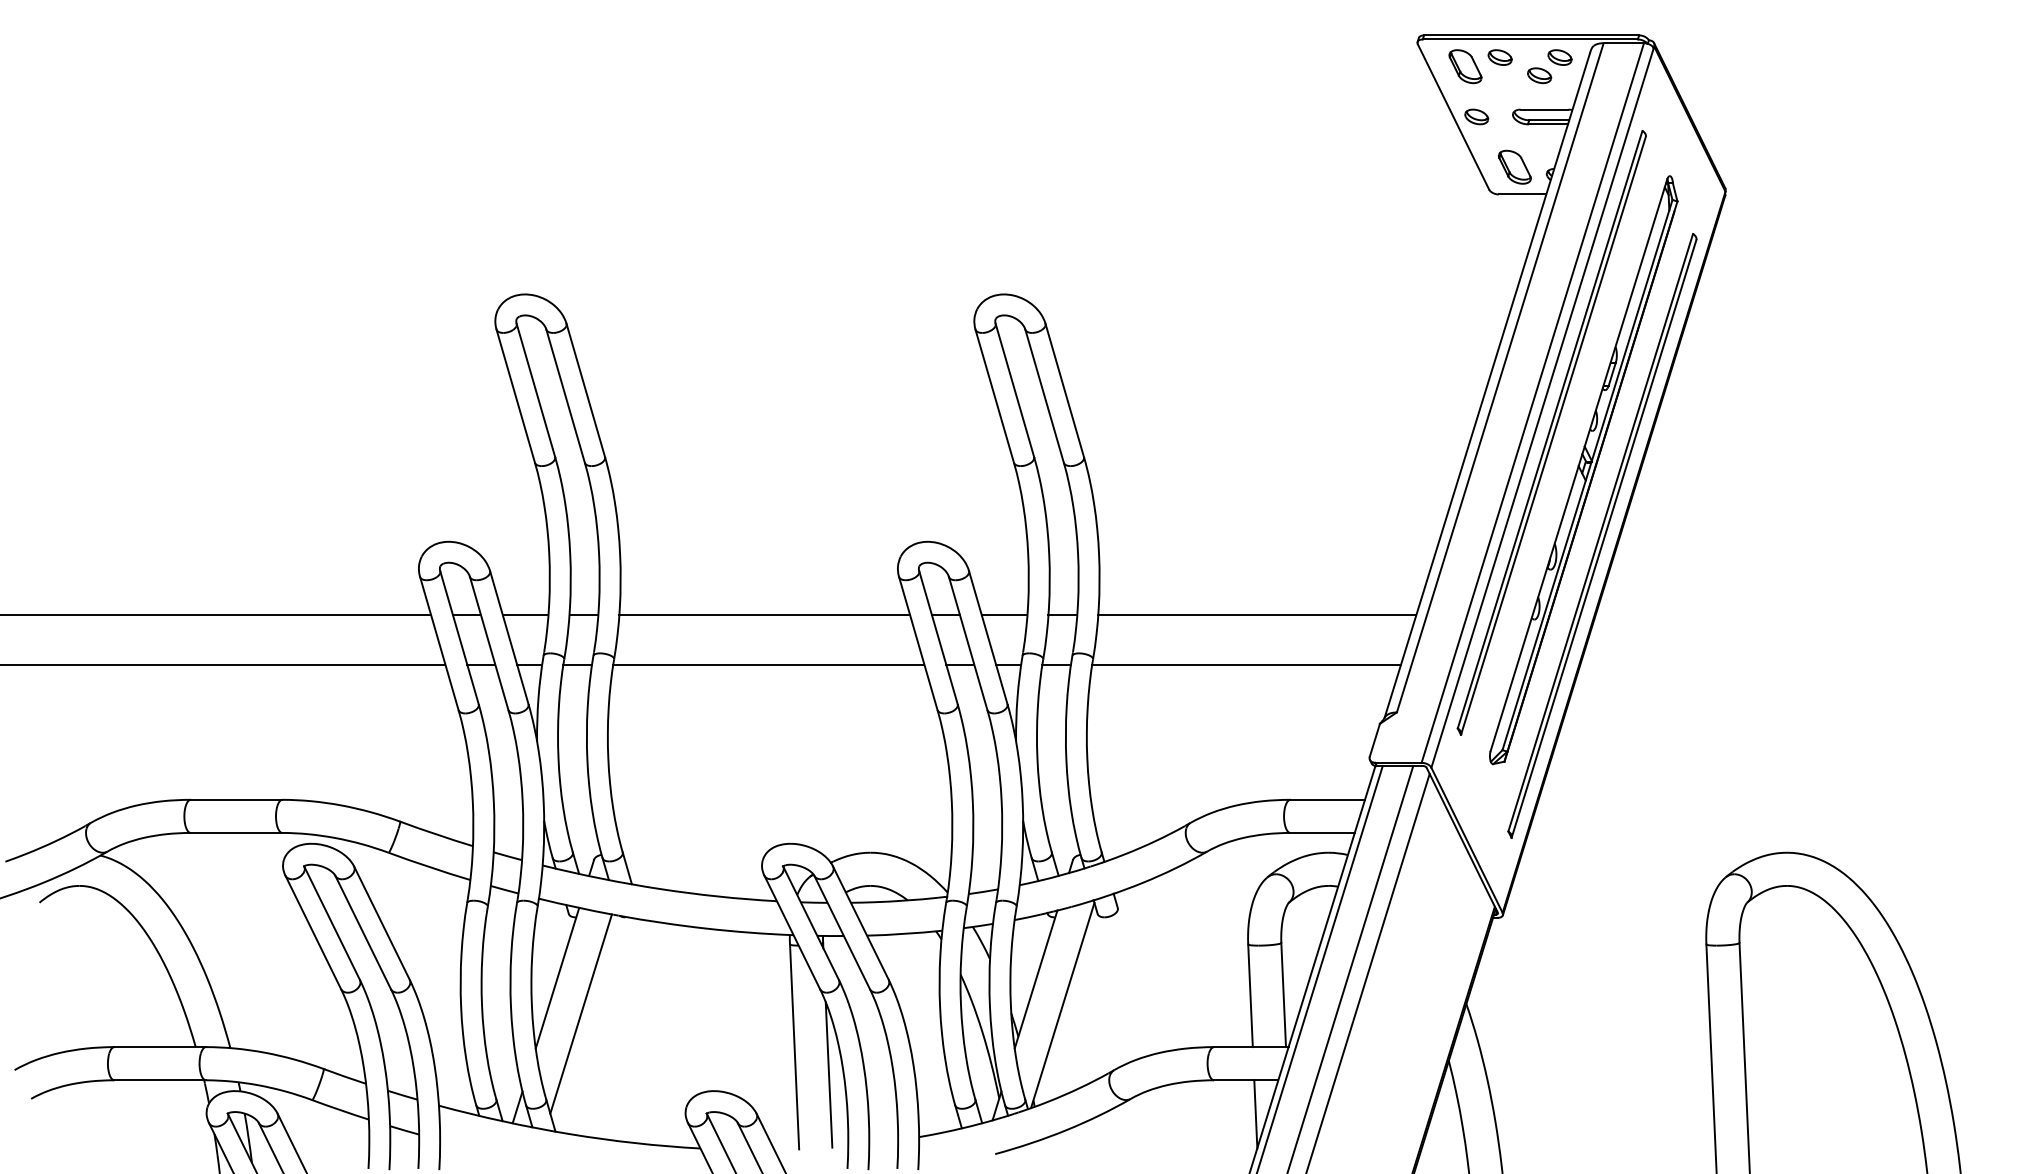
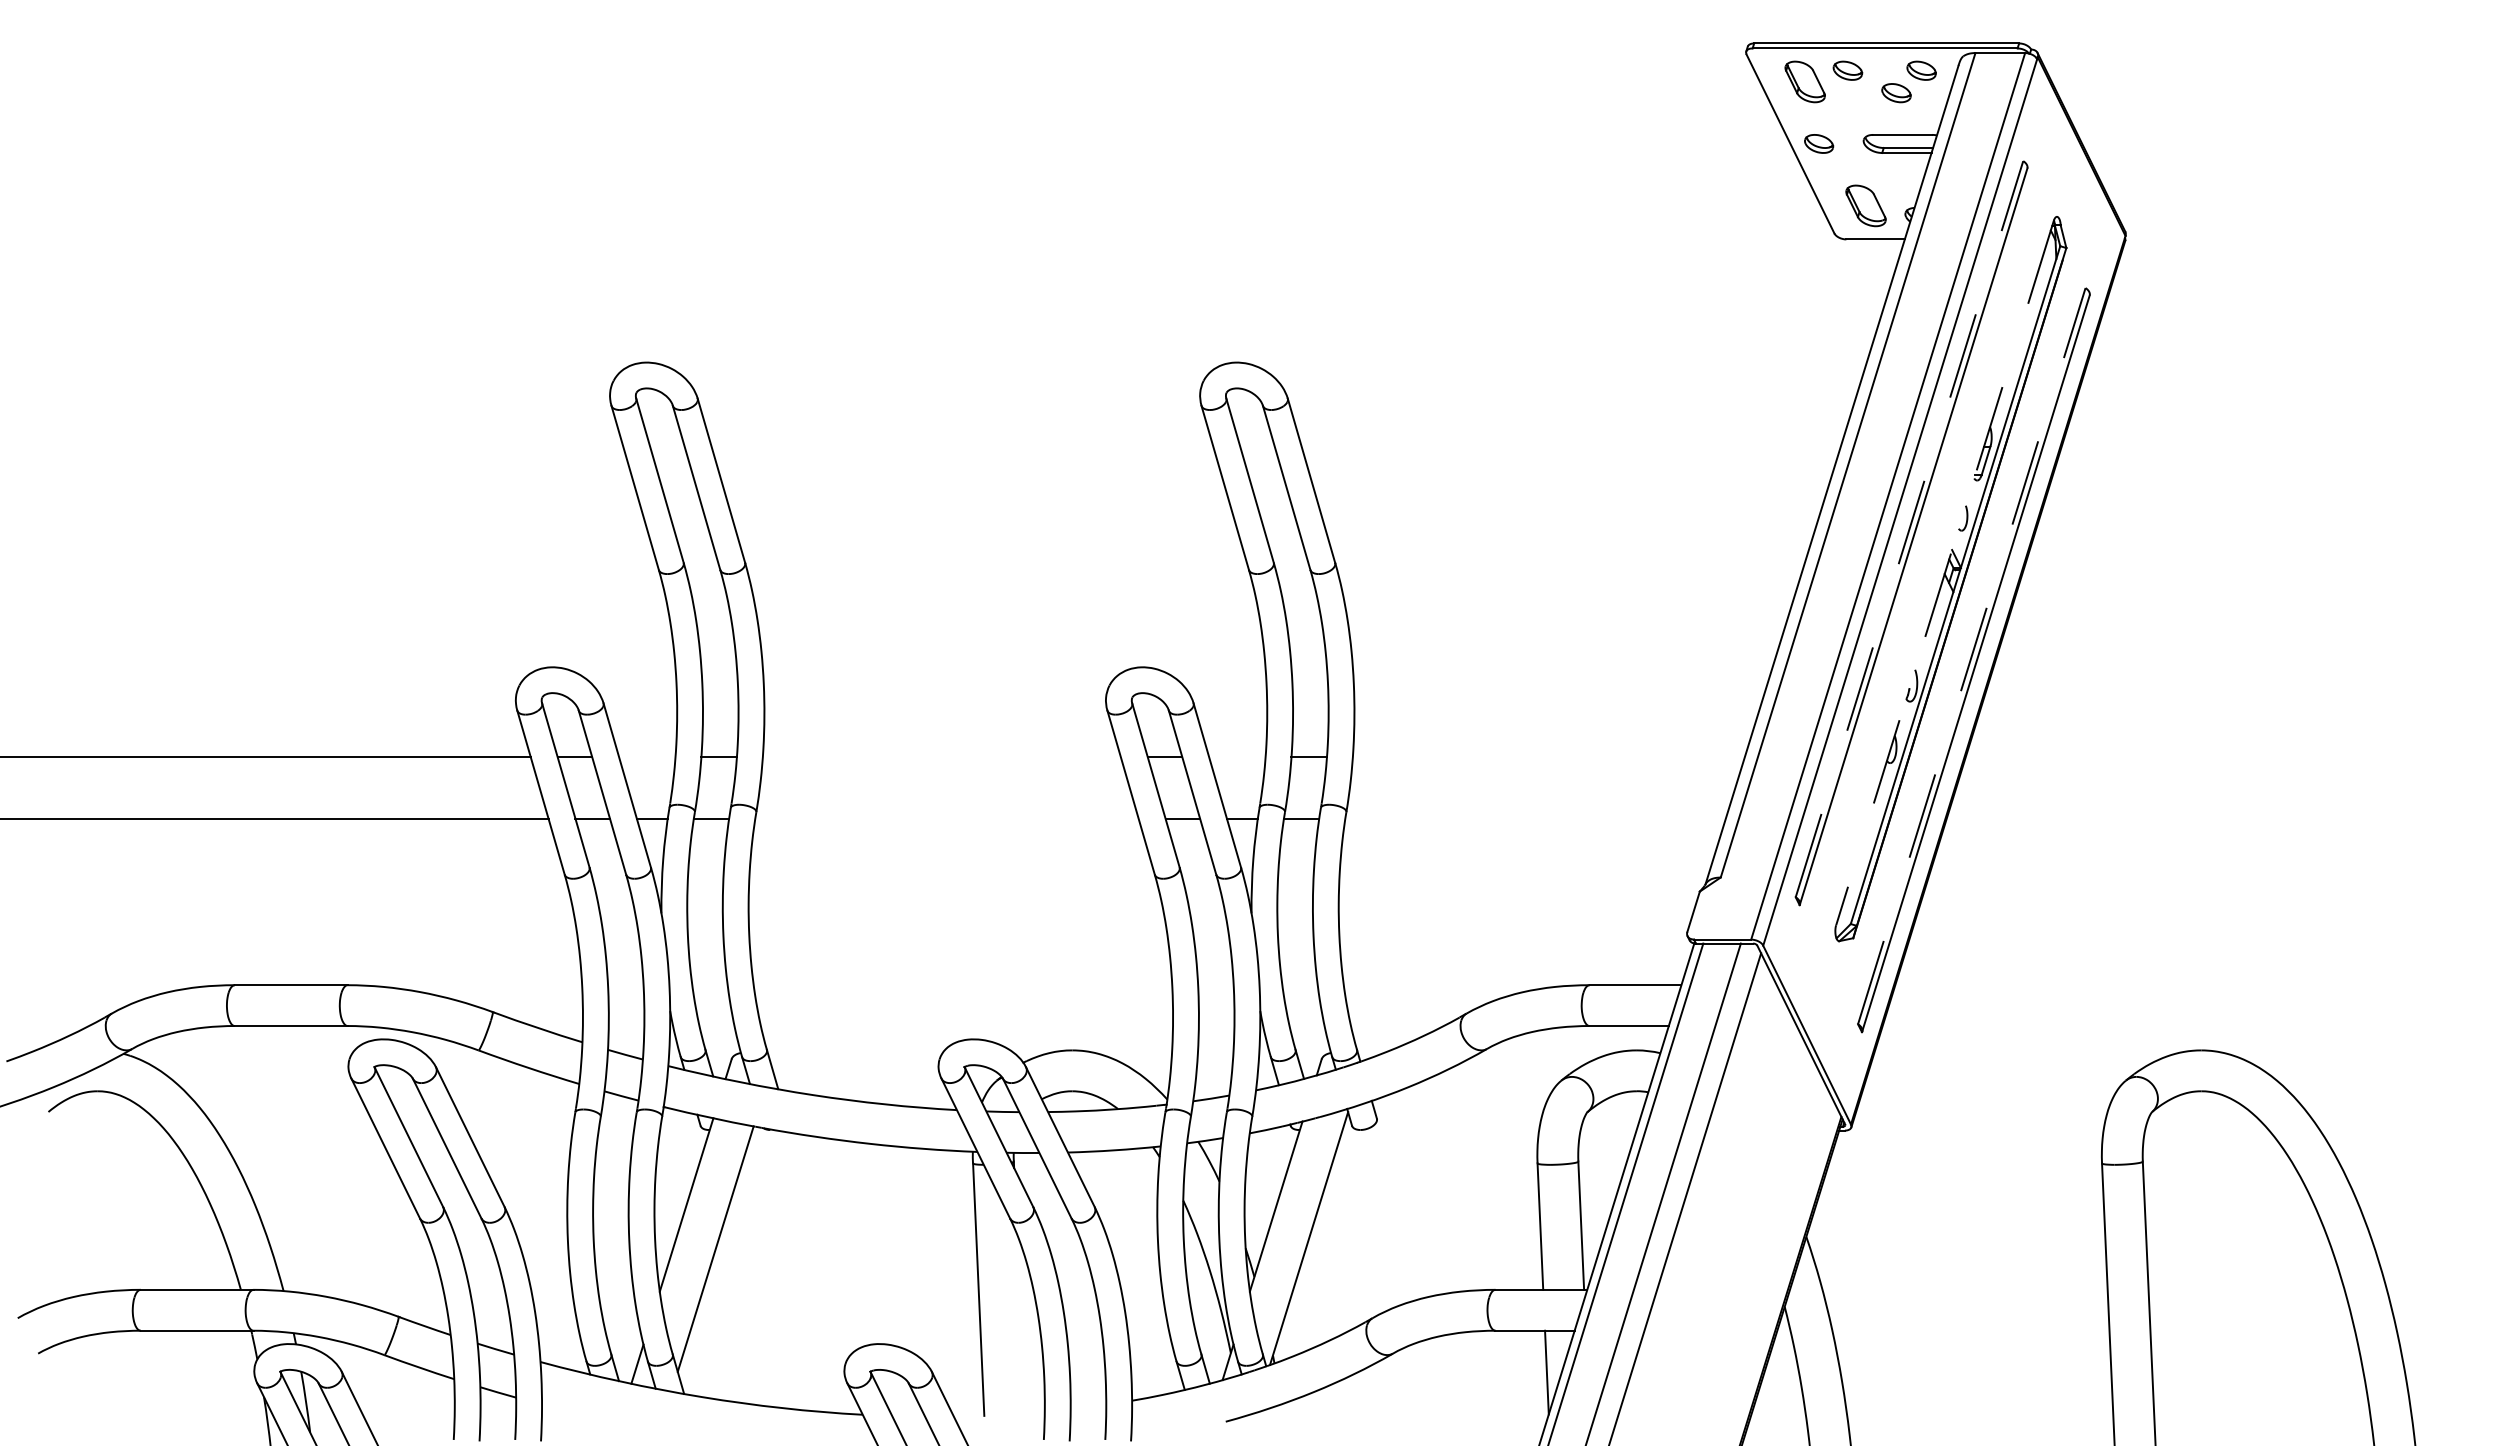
line: (1550, 429) -> (1909, 528), solid -> dashed
line: (1579, 464) -> (1945, 572), solid -> dashed
line: (1600, 532) -> (1971, 655), solid -> dashed
line: (525, 615) -> (647, 757), removed
line: (764, 615) -> (941, 757), removed
line: (1004, 615) -> (1237, 757), removed
line: (1257, 615) -> (1548, 757), removed
line: (768, 664) -> (946, 818), removed
line: (1246, 664) -> (1535, 818), removed
line: (829, 1074) -> (1021, 1323), removed

